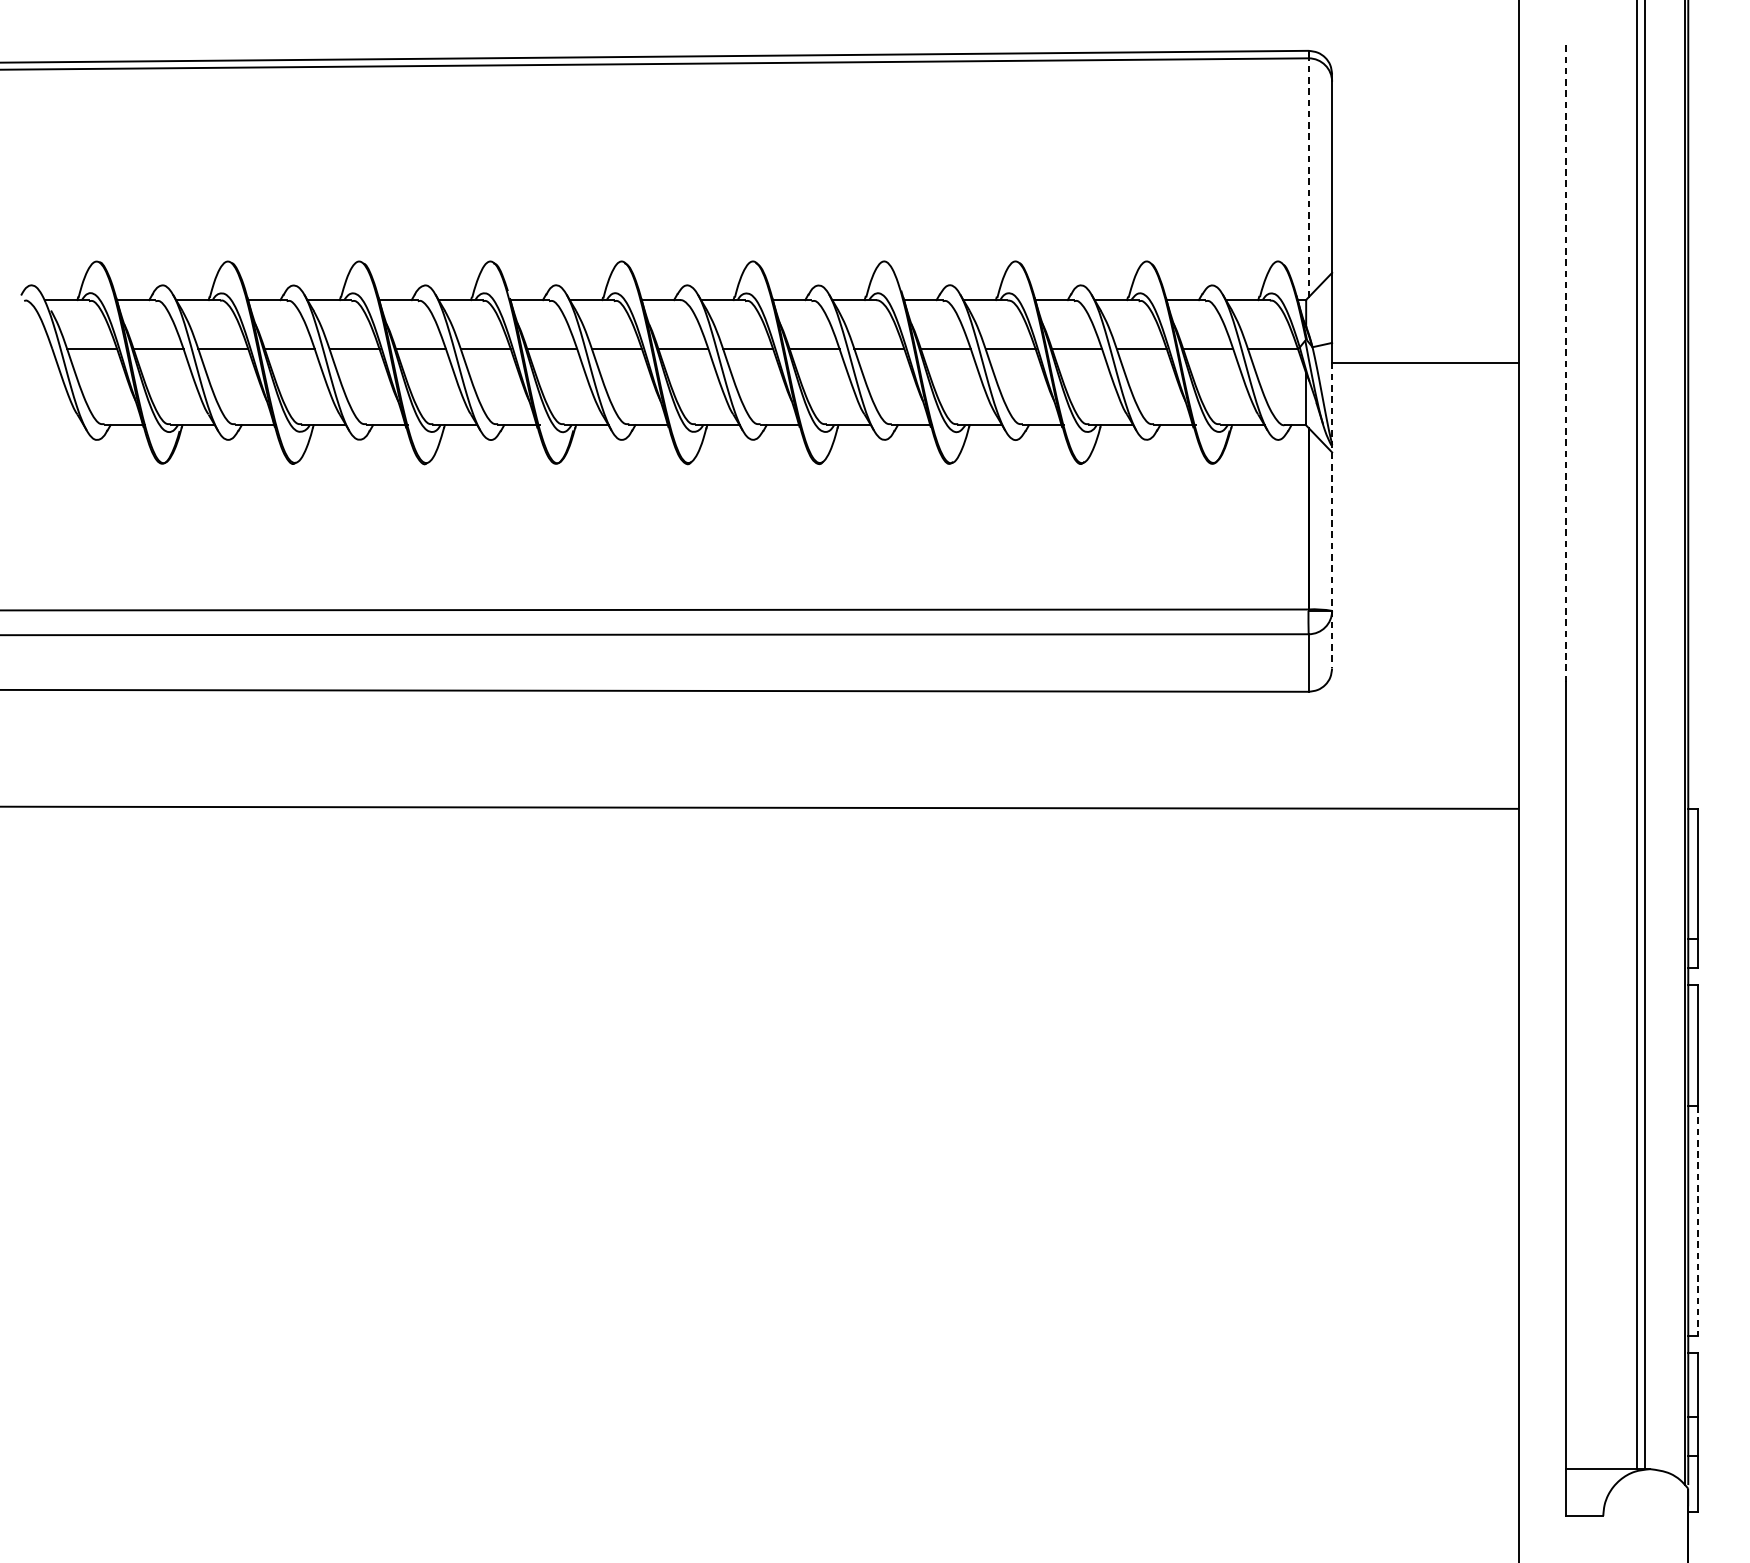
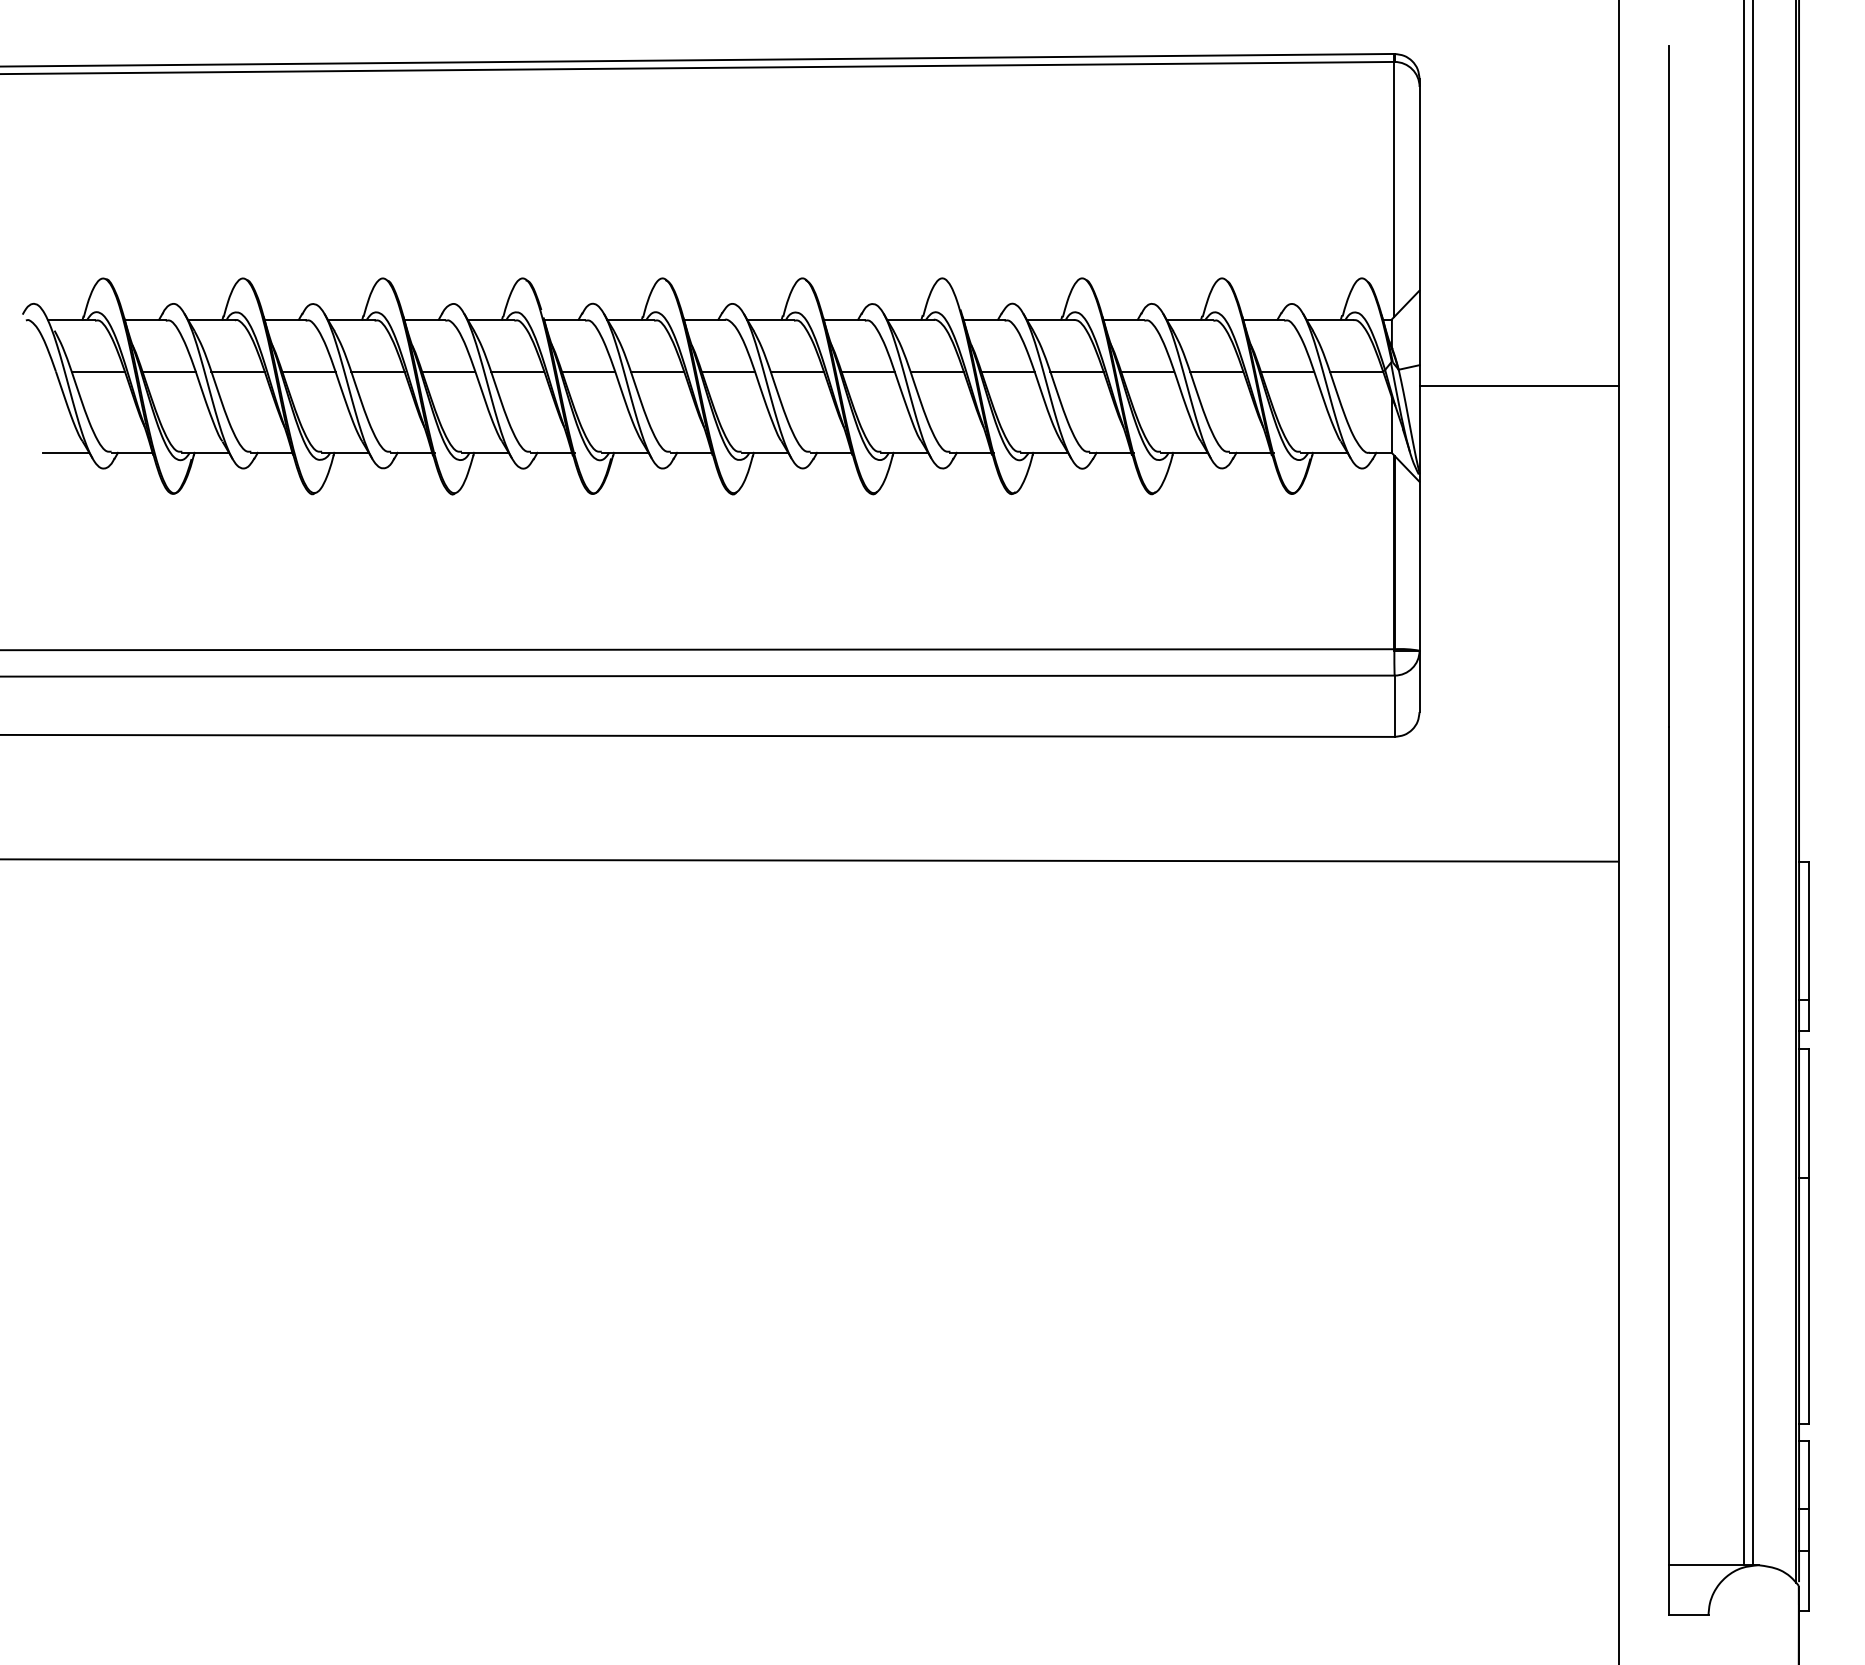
line: (1308, 177) -> (1394, 188), dashed -> solid
line: (1566, 362) -> (1669, 386), dashed -> solid
line: (61, 424) -> (65, 452), added
line: (1332, 515) -> (1419, 549), dashed -> solid
line: (1698, 1221) -> (1809, 1301), dashed -> solid

